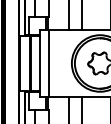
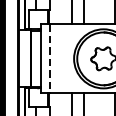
line: (49, 63) -> (50, 58), solid -> dashed

